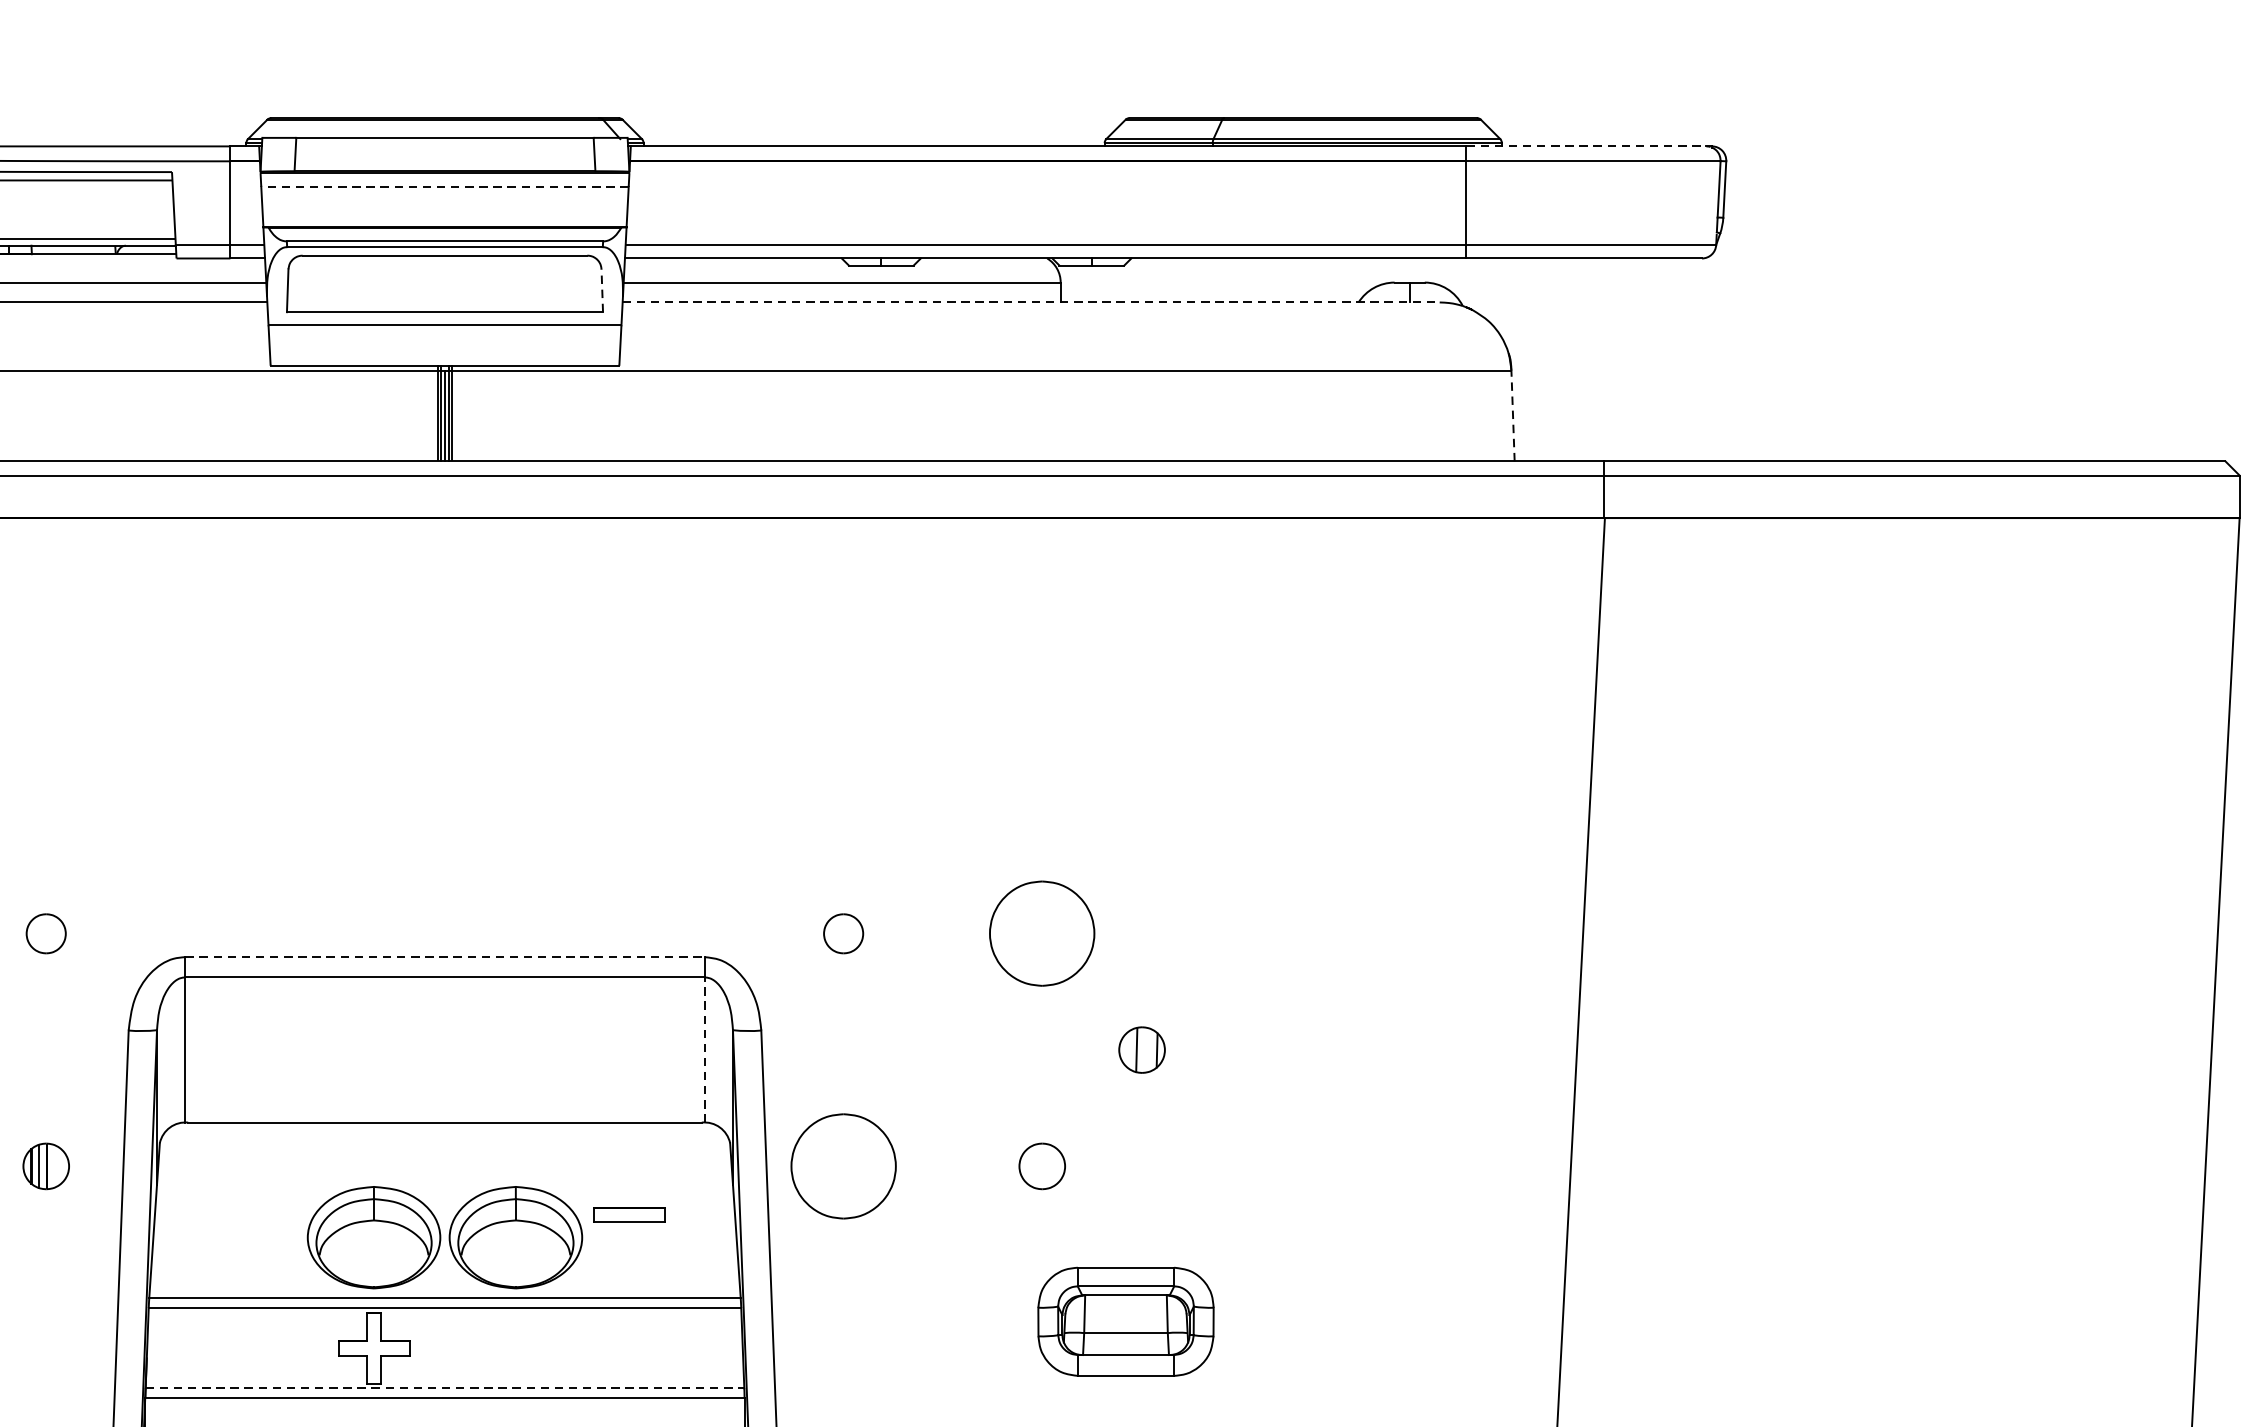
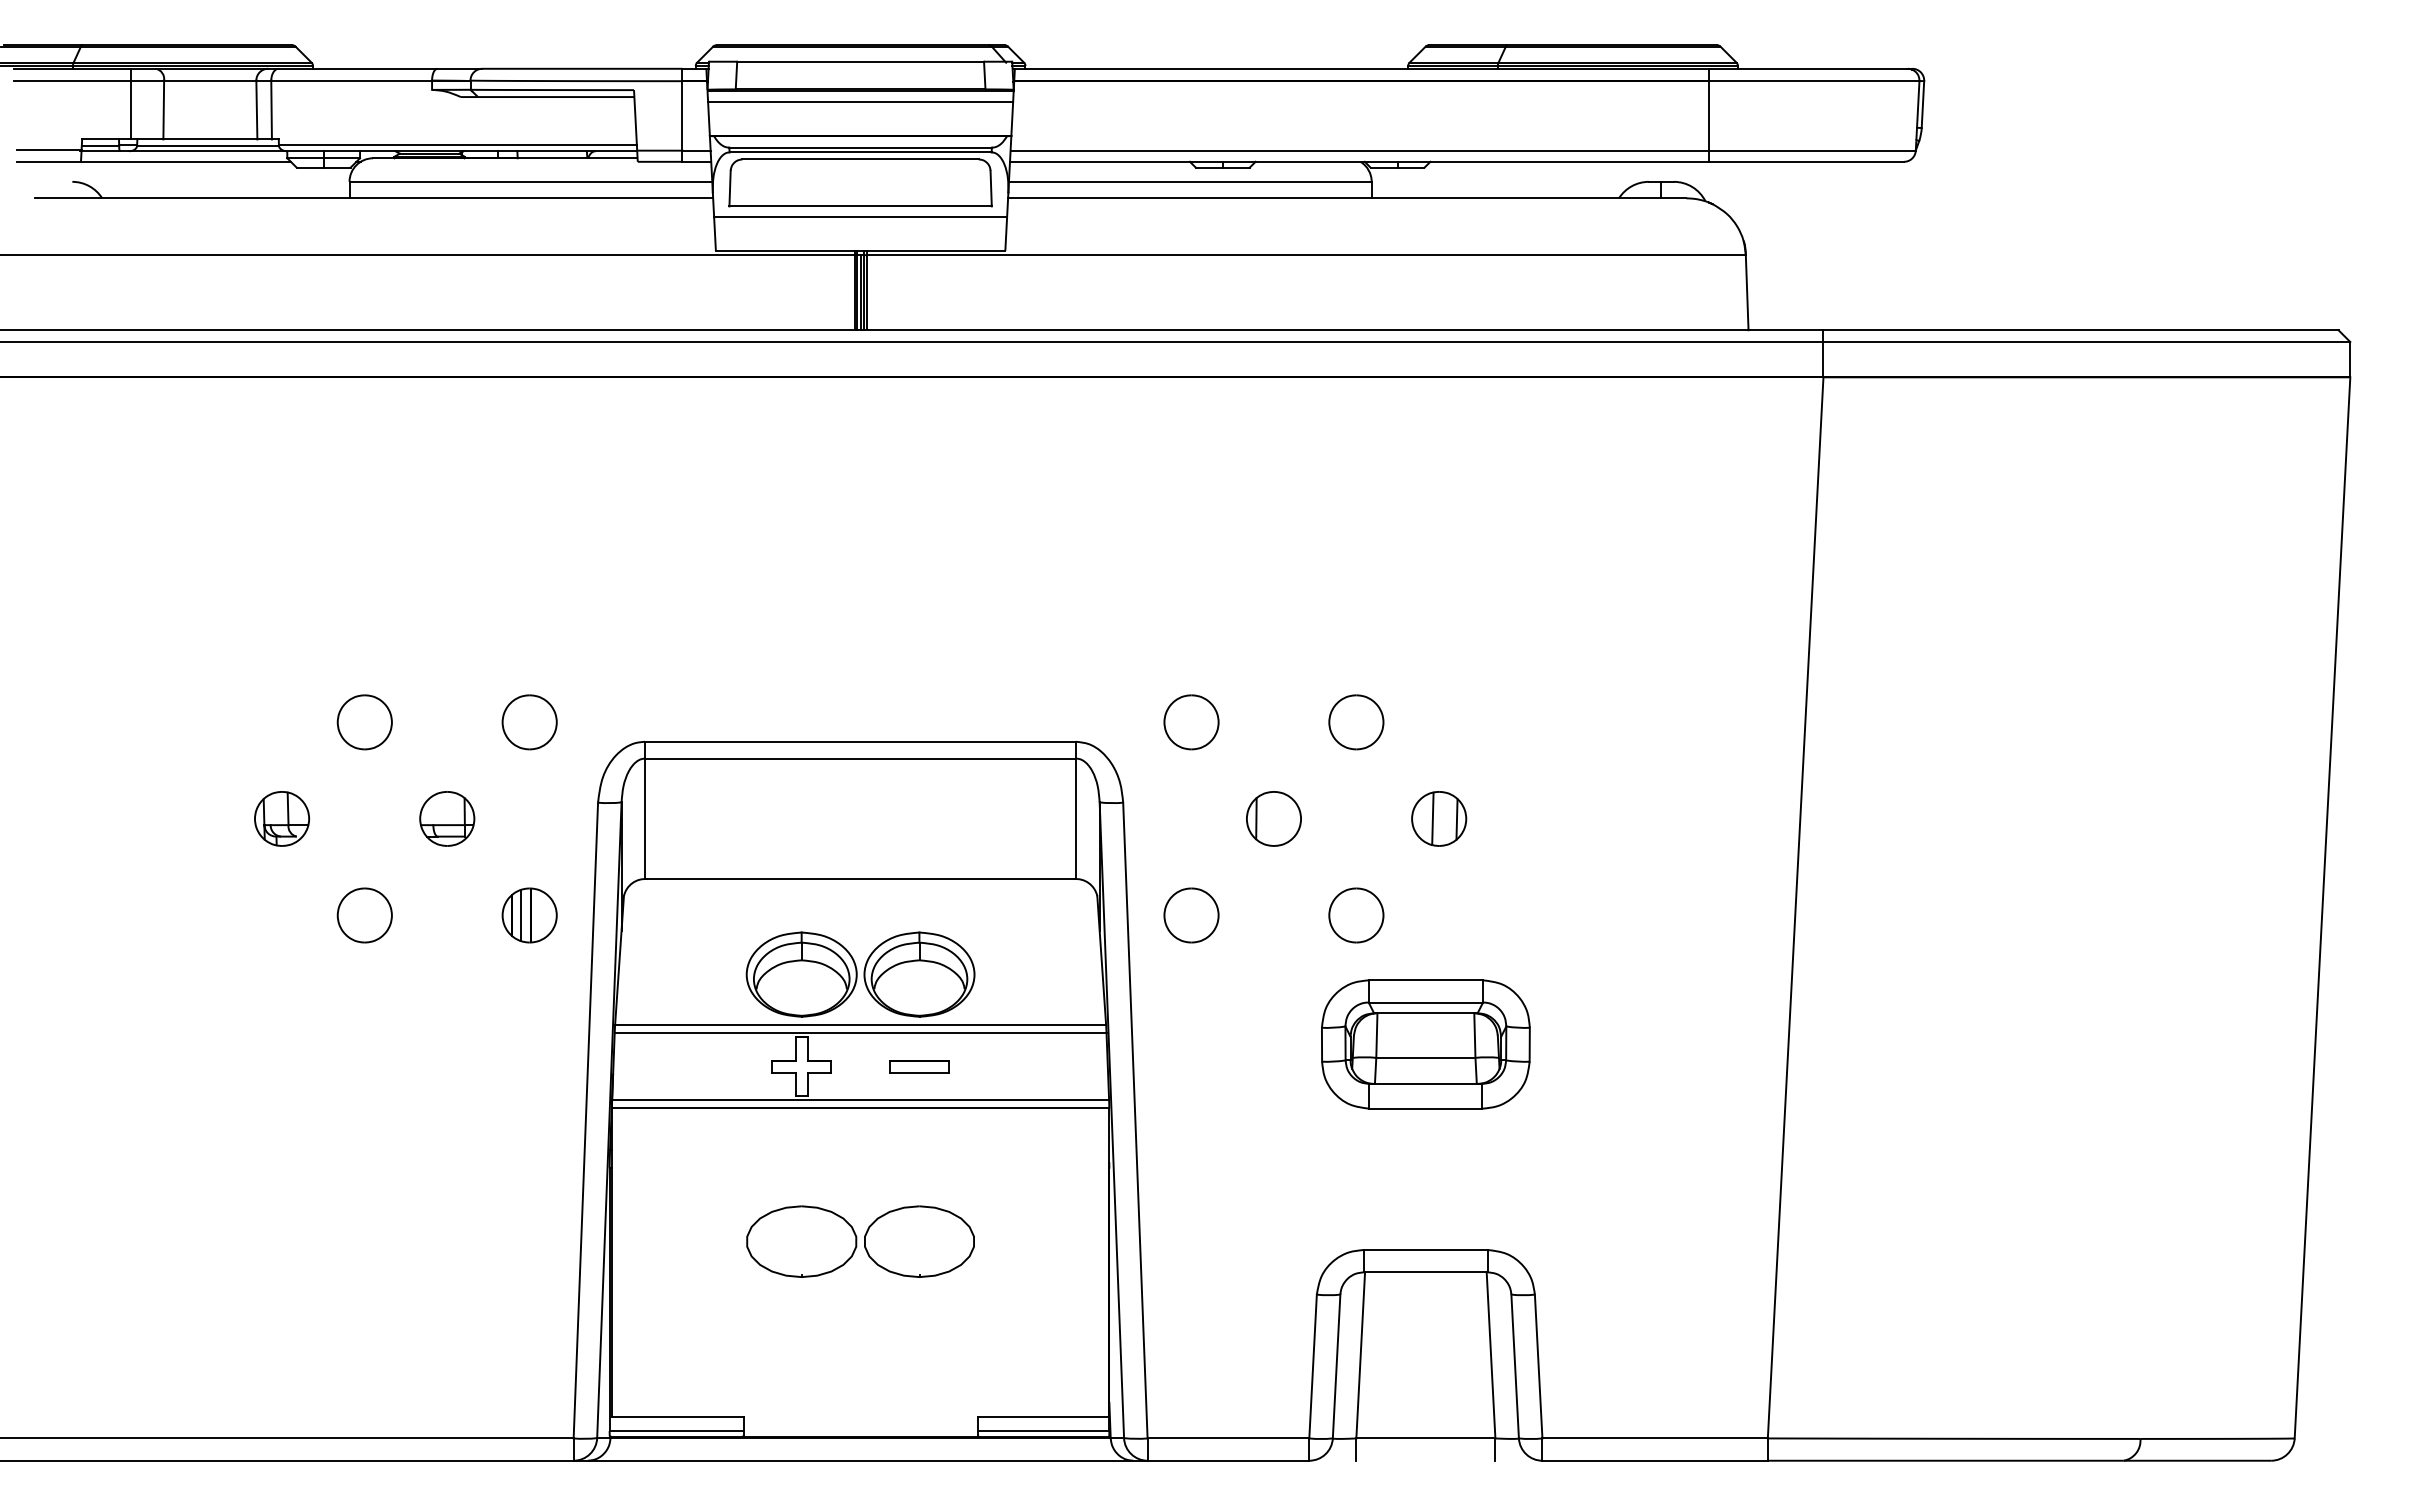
line: (1586, 146) -> (1808, 68), dashed -> solid
line: (444, 186) -> (860, 102), dashed -> solid
line: (602, 290) -> (991, 188), dashed -> solid
line: (1031, 302) -> (1347, 198), dashed -> solid
line: (1513, 415) -> (1747, 292), dashed -> solid
part: (46, 933) -> (529, 722), size x1.67
part: (843, 933) -> (1191, 722), size x1.67
part: (1042, 933) -> (1356, 722), size x0.62
line: (444, 956) -> (860, 741), dashed -> solid
line: (705, 1049) -> (1076, 818), dashed -> solid
part: (942, 1049) -> (1273, 818), added
part: (1142, 1049) -> (1439, 818), size x1.43
part: (46, 1166) -> (529, 915), size x1.43
part: (843, 1166) -> (1191, 915), size x0.62
part: (1042, 1166) -> (1356, 915), size x1.43
part: (629, 1214) -> (919, 1066), moved
part: (1125, 1321) -> (1425, 1044), size x1.43
line: (446, 1388) -> (861, 1099), dashed -> solid

